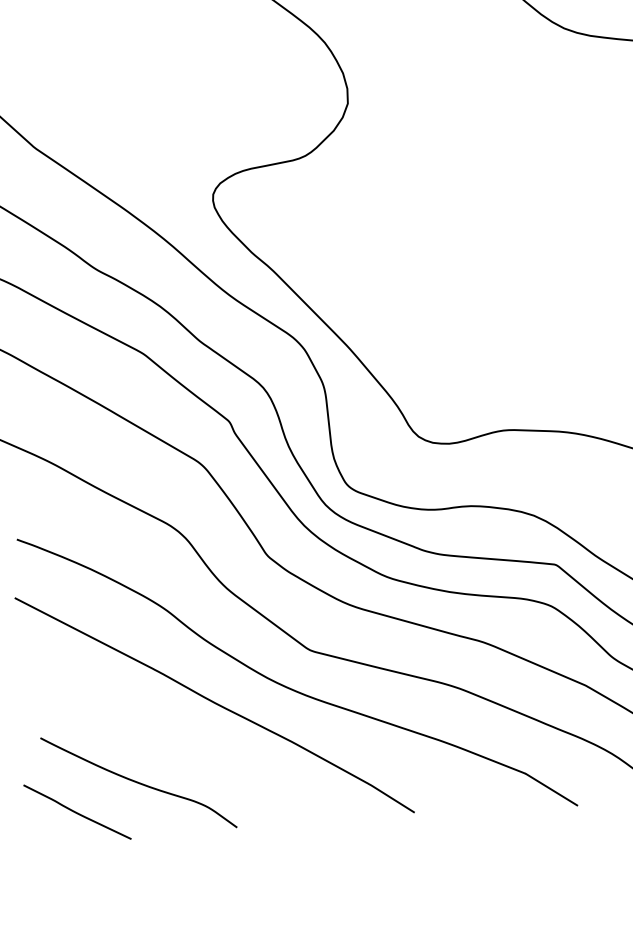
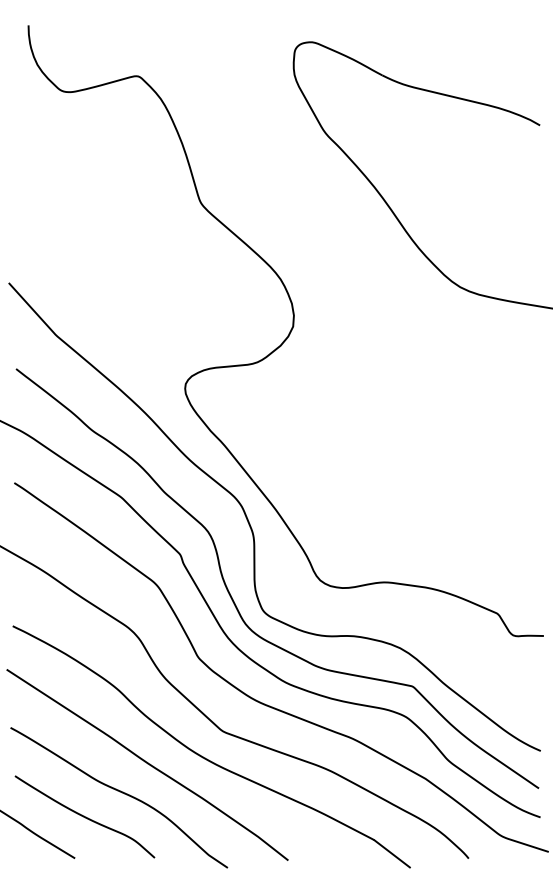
curve: (181, 745) -> (119, 792), added

